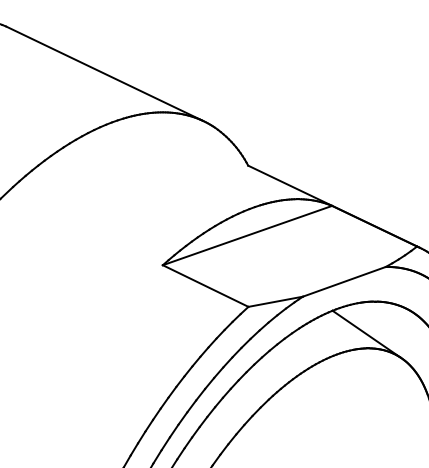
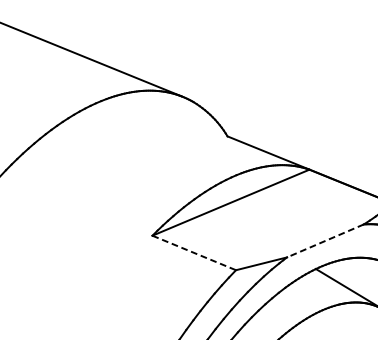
line: (343, 281) -> (324, 240), solid -> dashed
line: (205, 286) -> (194, 253), solid -> dashed

